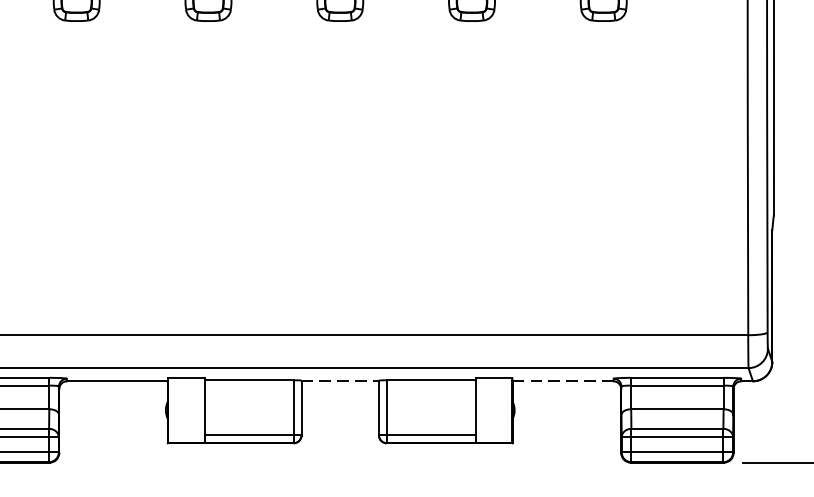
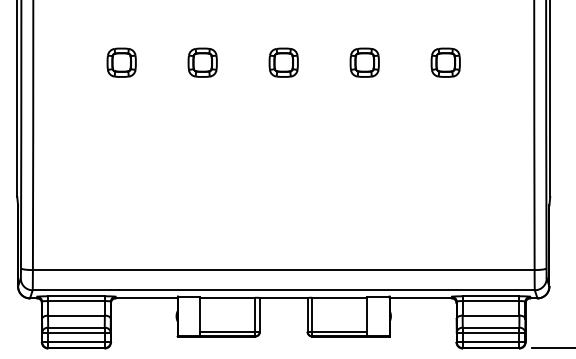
line: (339, 381) -> (283, 298), dashed -> solid
line: (562, 381) -> (420, 298), dashed -> solid

